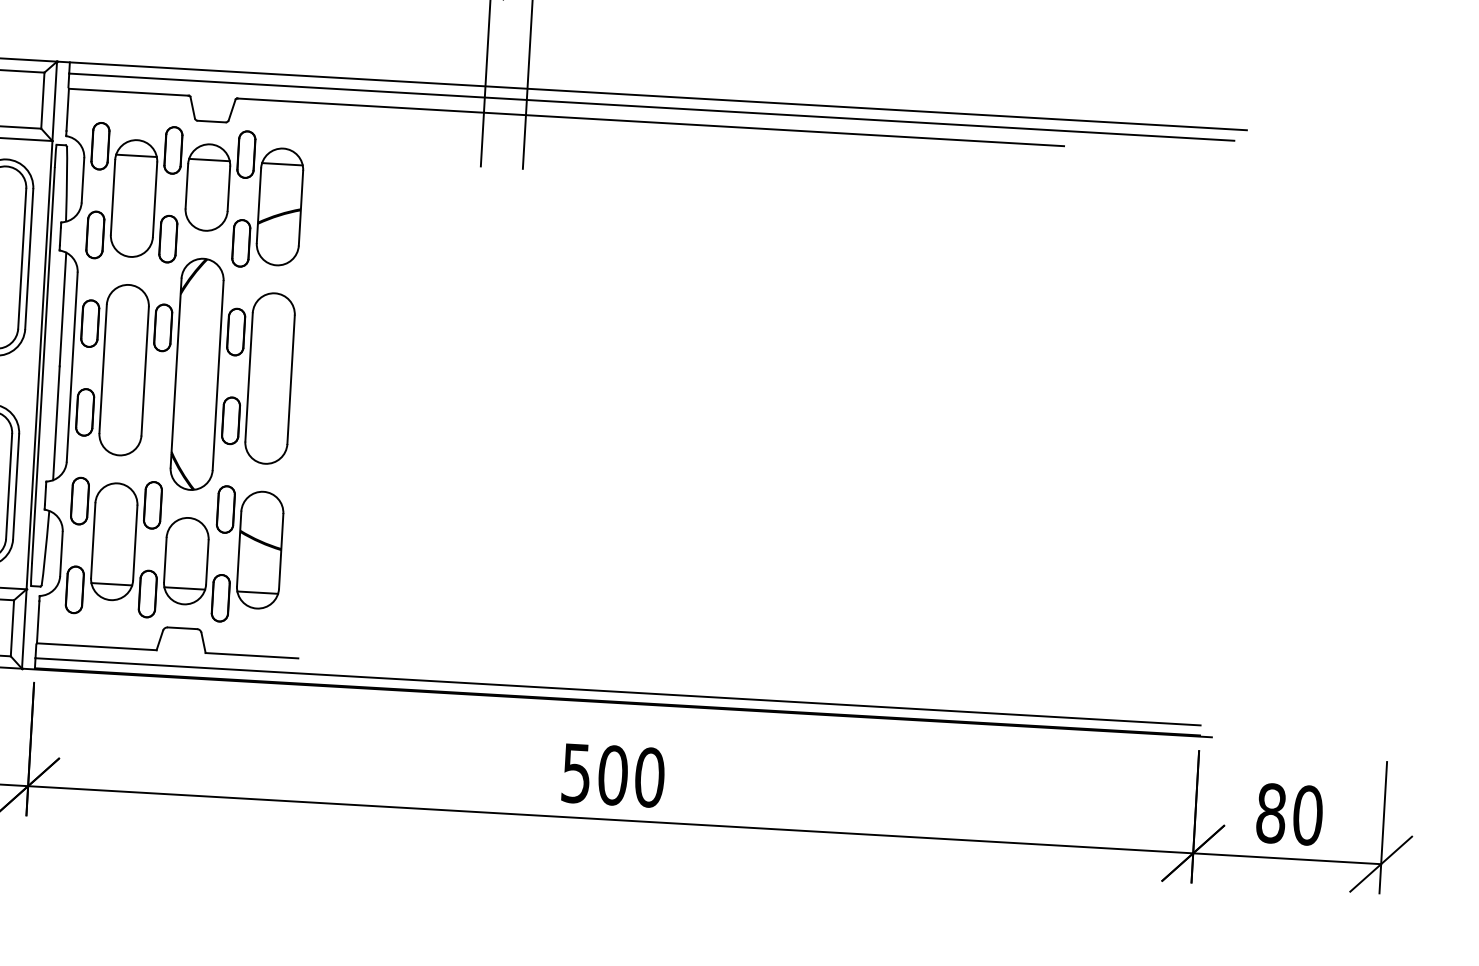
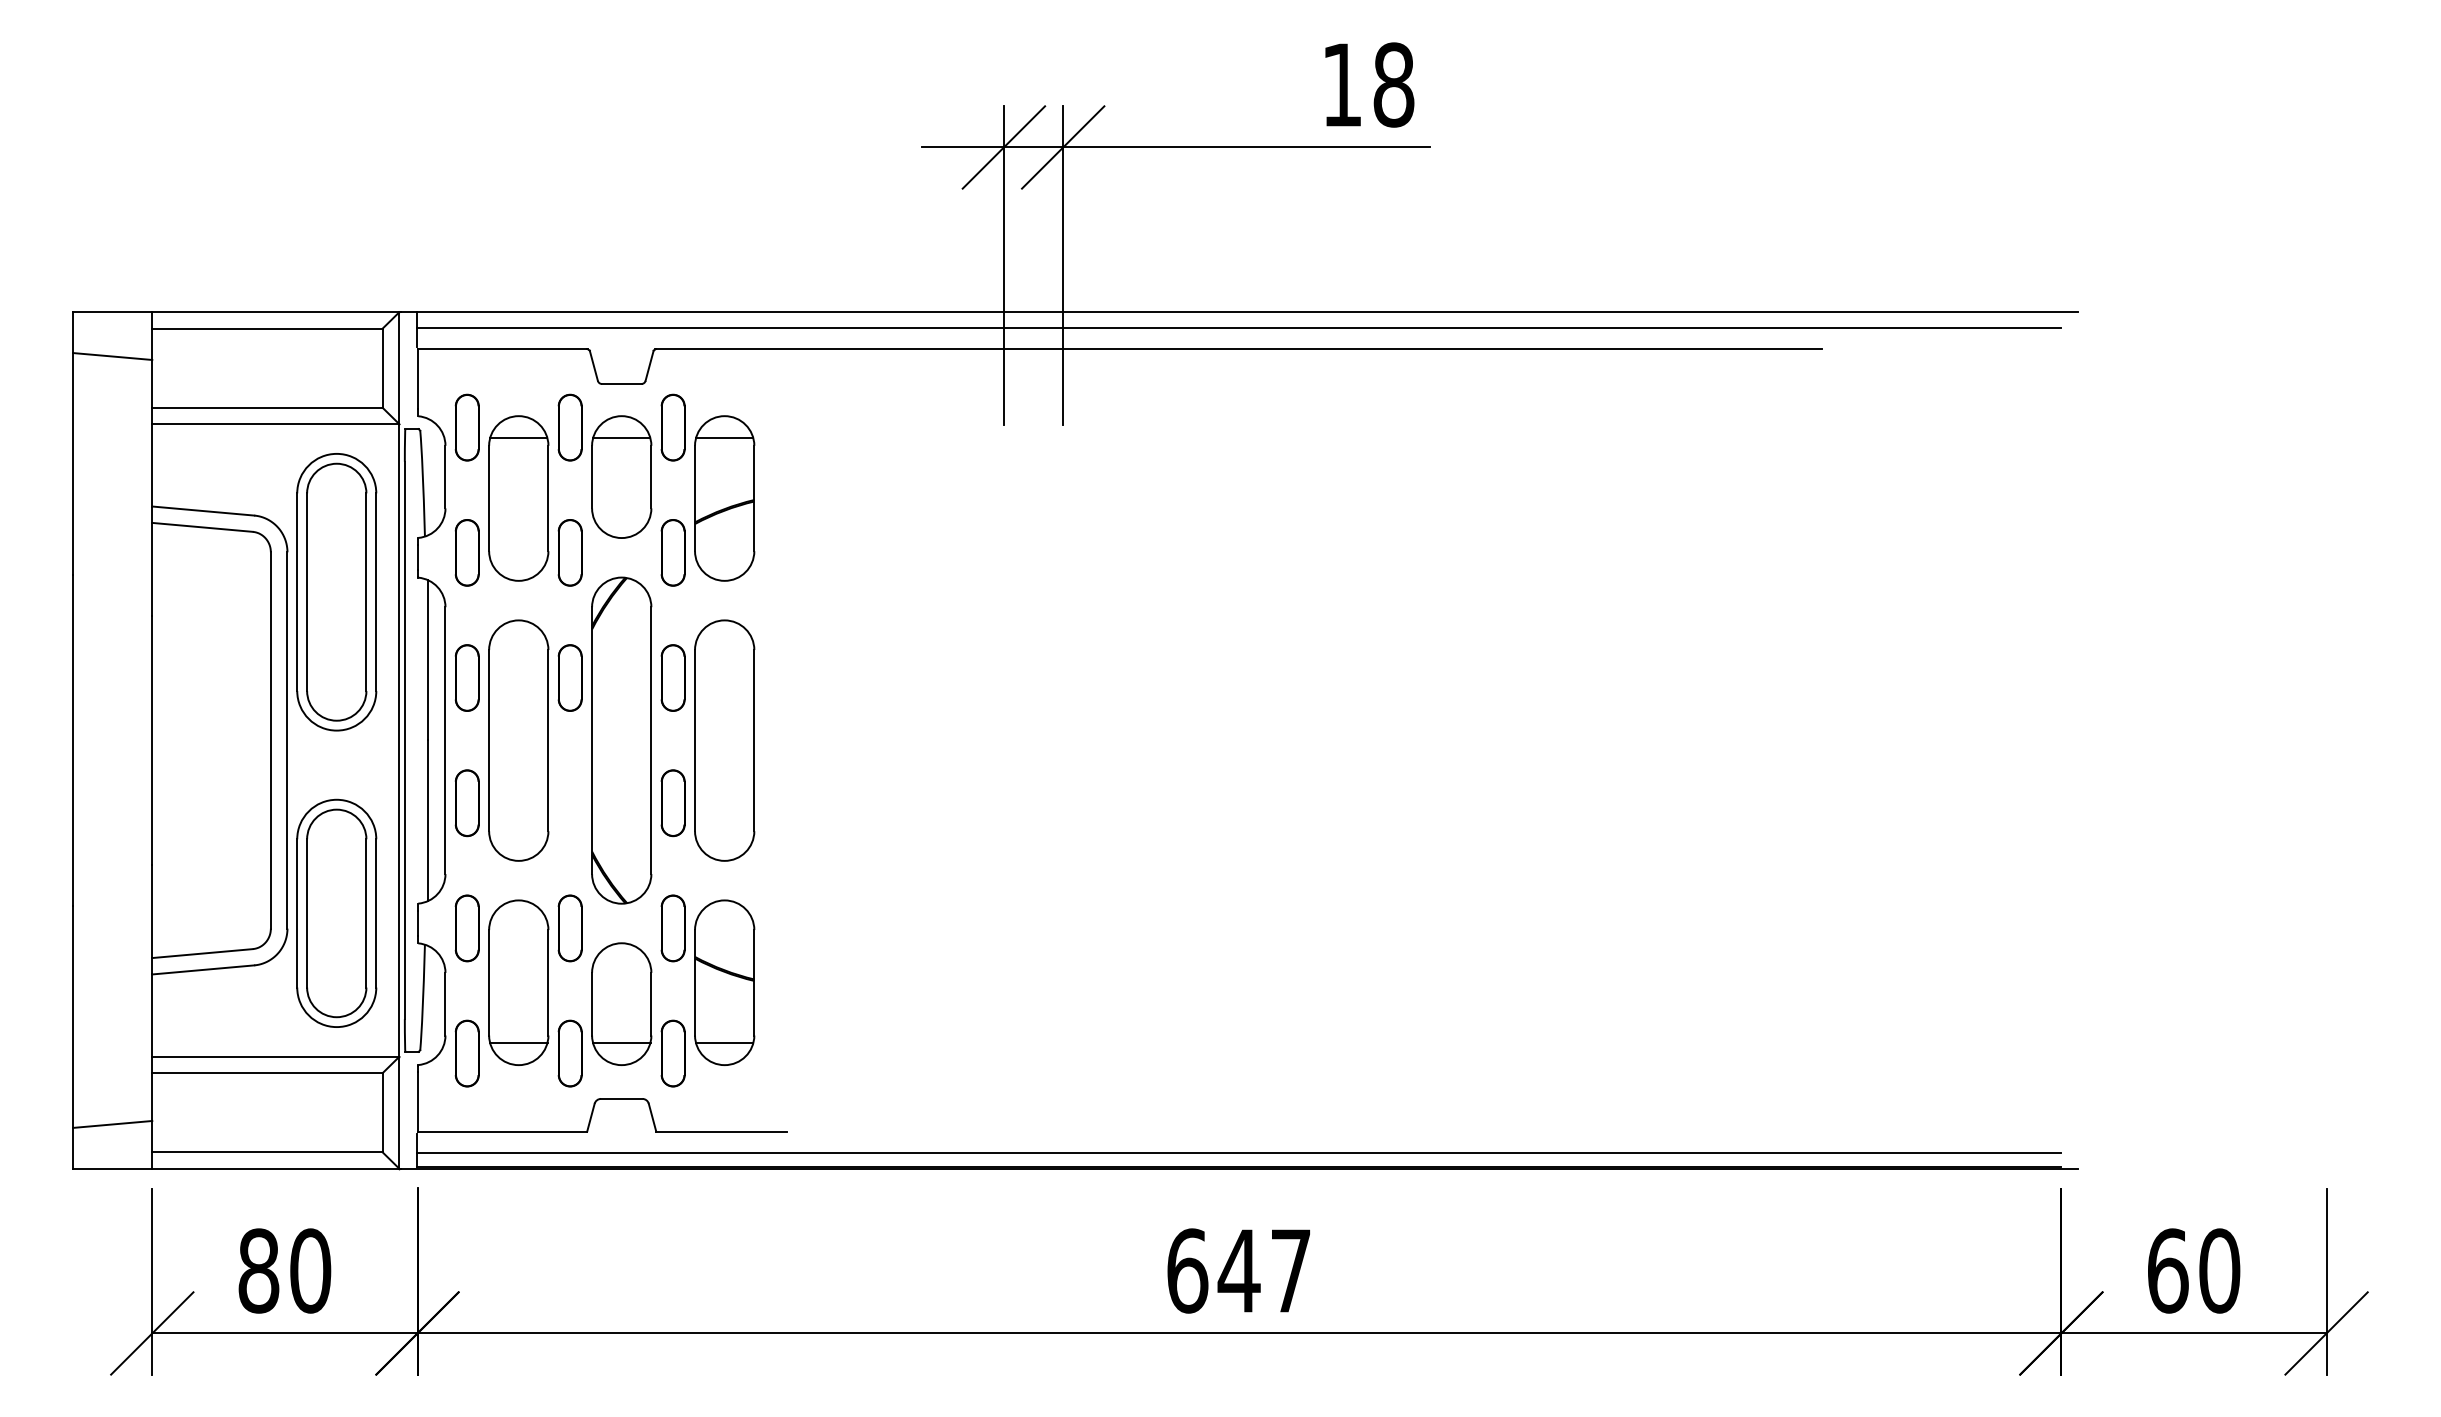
text: (613, 775) -> (1239, 1270), 500 -> 647
text: (1270, 813) -> (2167, 1270), 80 -> 60

